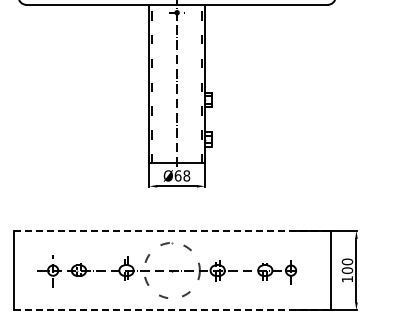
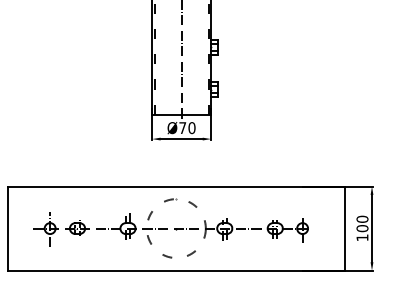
text: (182, 175) -> (187, 127), Ø68 -> Ø70
line: (172, 231) -> (176, 187), dashed -> solid
line: (172, 310) -> (176, 270), dashed -> solid

